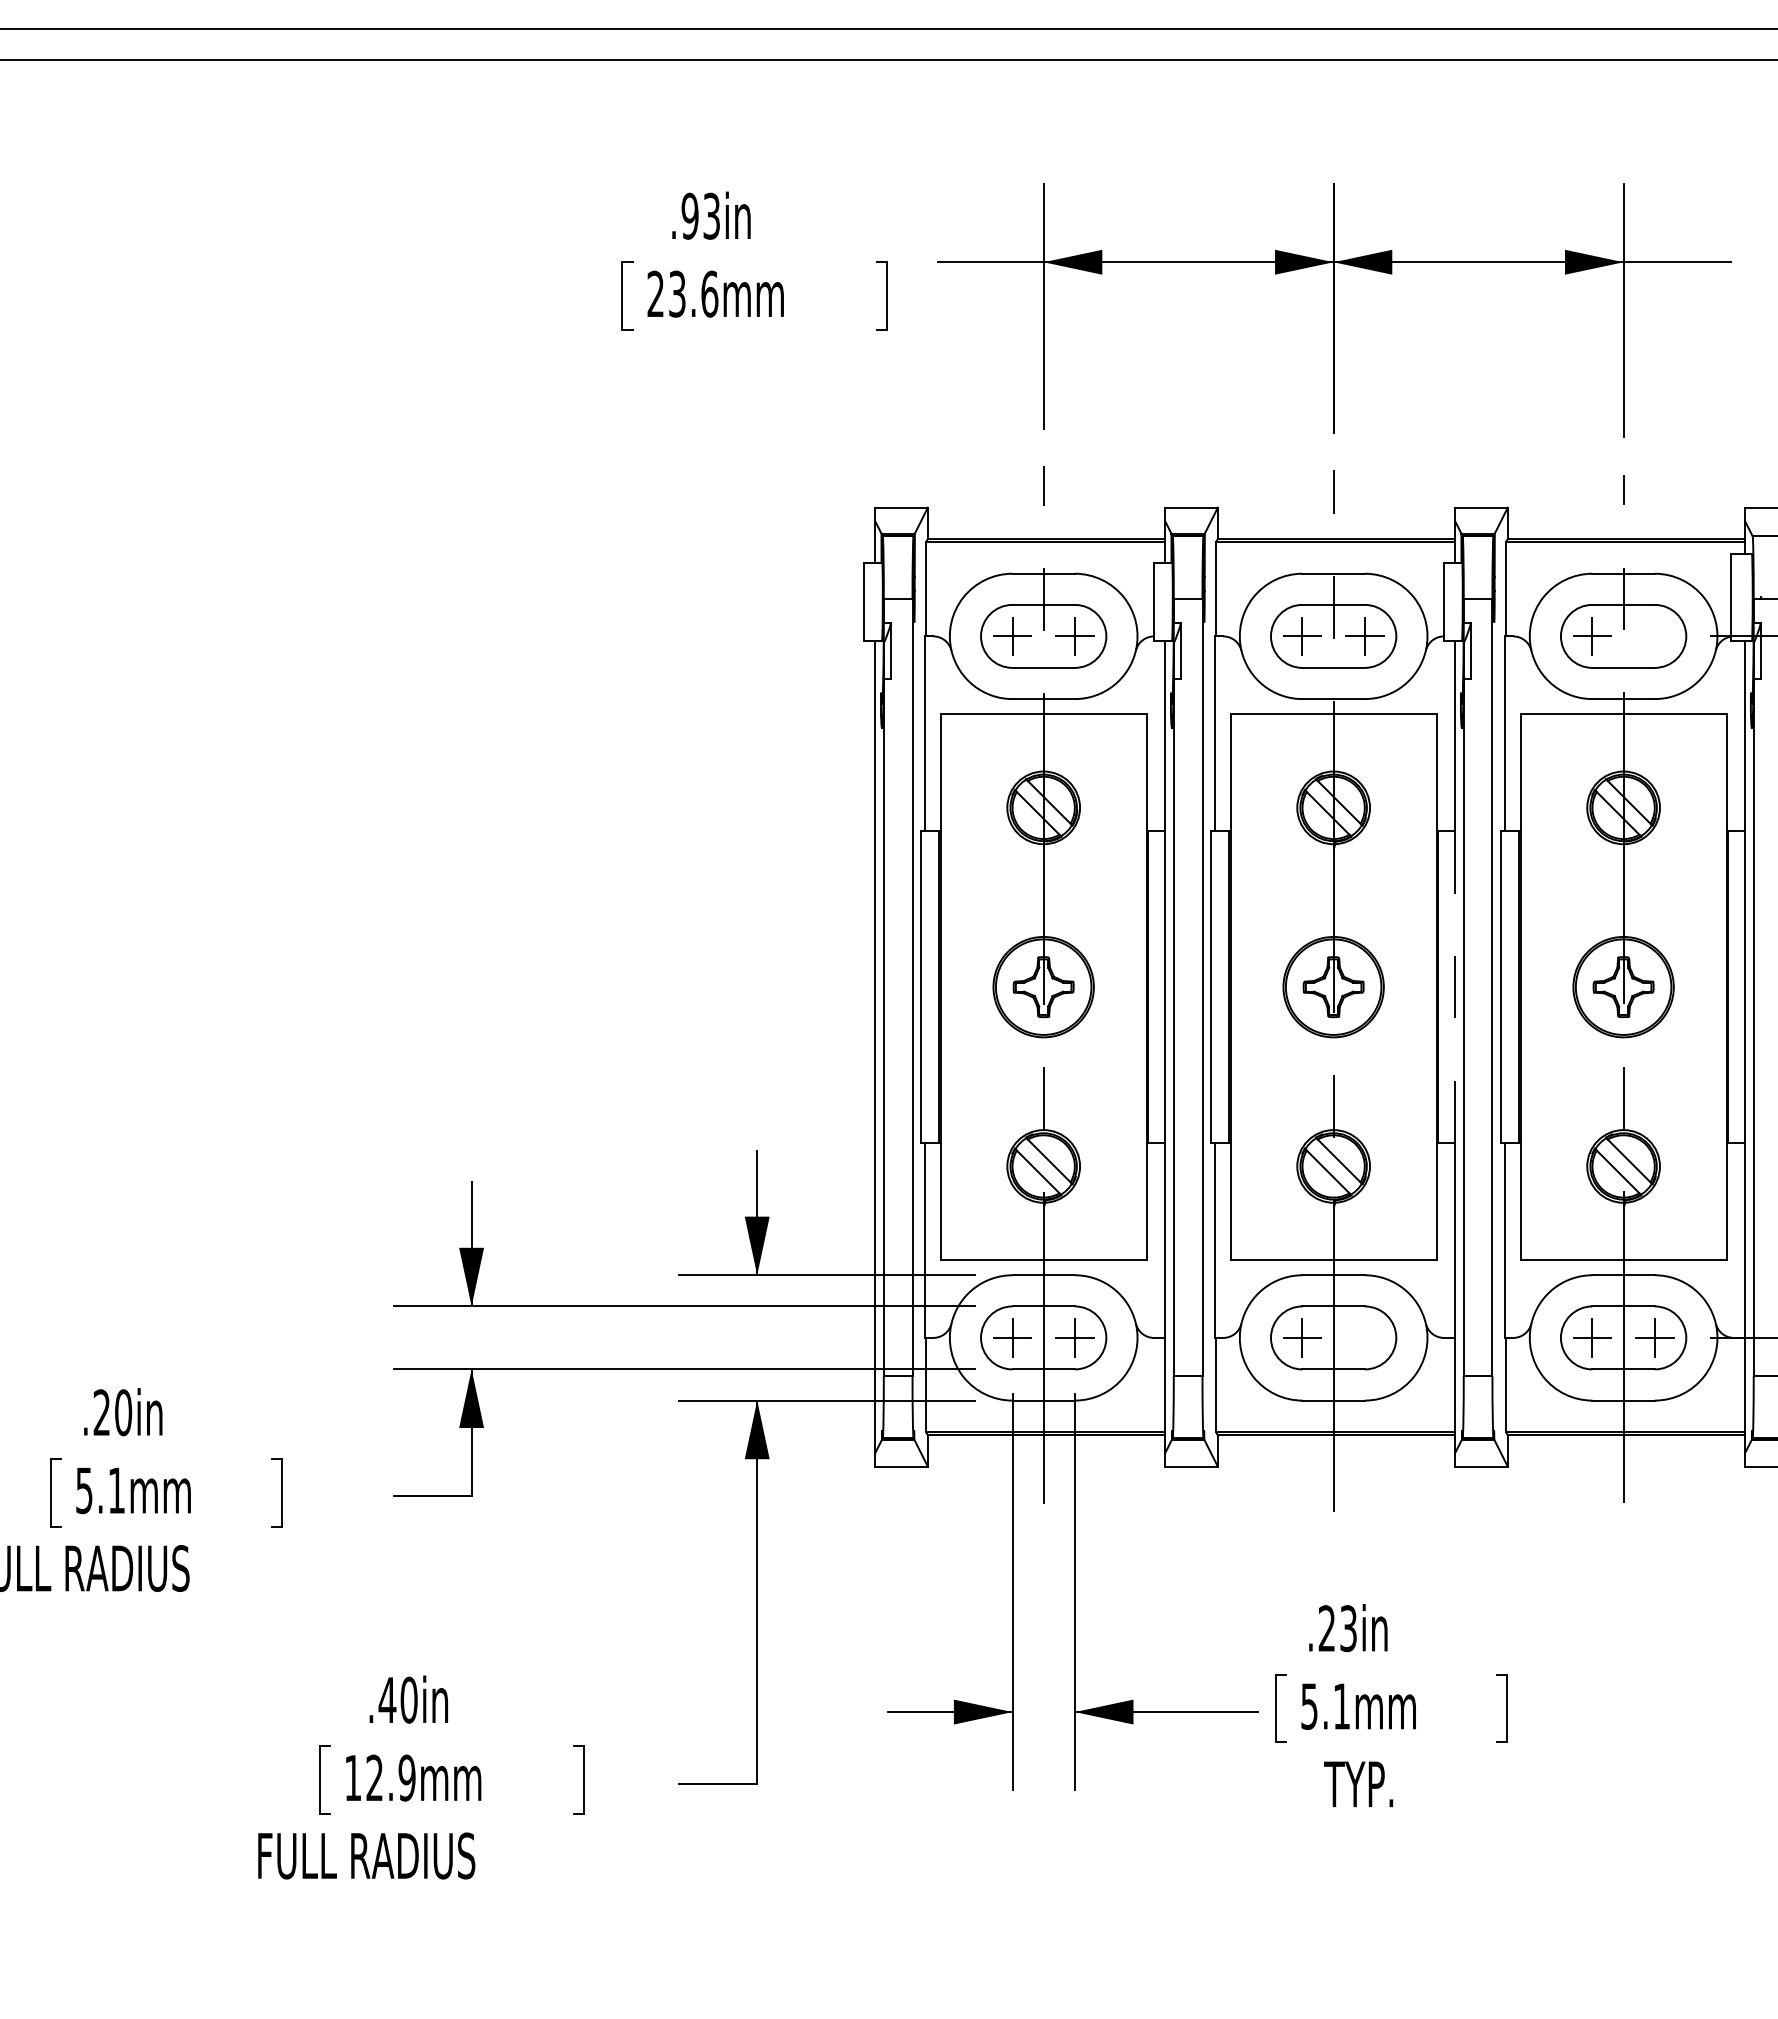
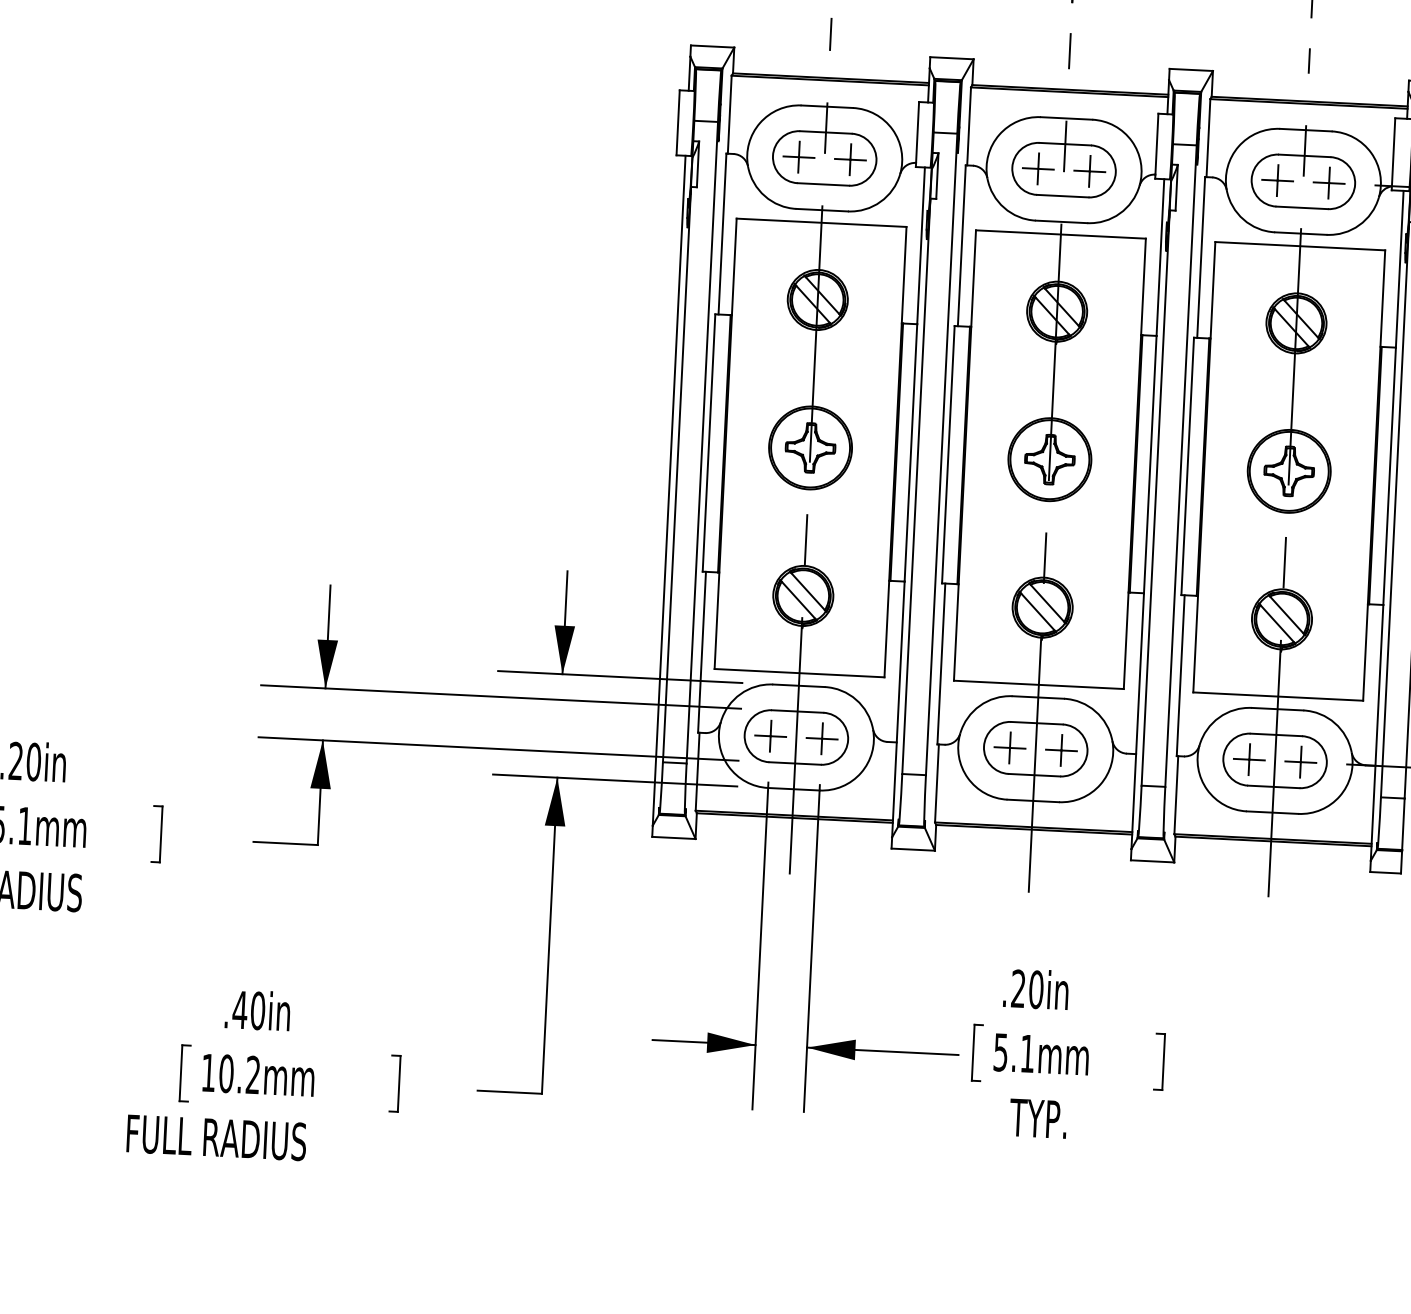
part: (1654, 636) -> (1328, 183), added
line: (1455, 987) -> (1150, 464), dashed -> solid
part: (1364, 1337) -> (1061, 750), added
text: (1348, 1628) -> (1036, 989), .23in -> .20in
text: (390, 1777) -> (239, 1073), 12.9mm -> 10.2mm

